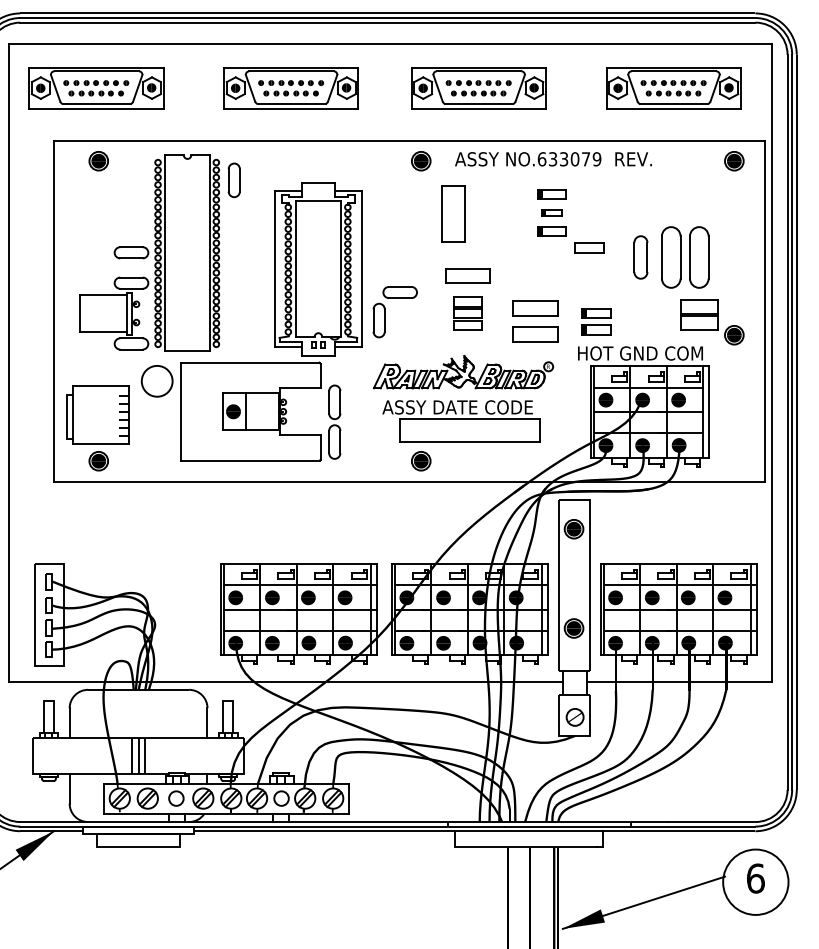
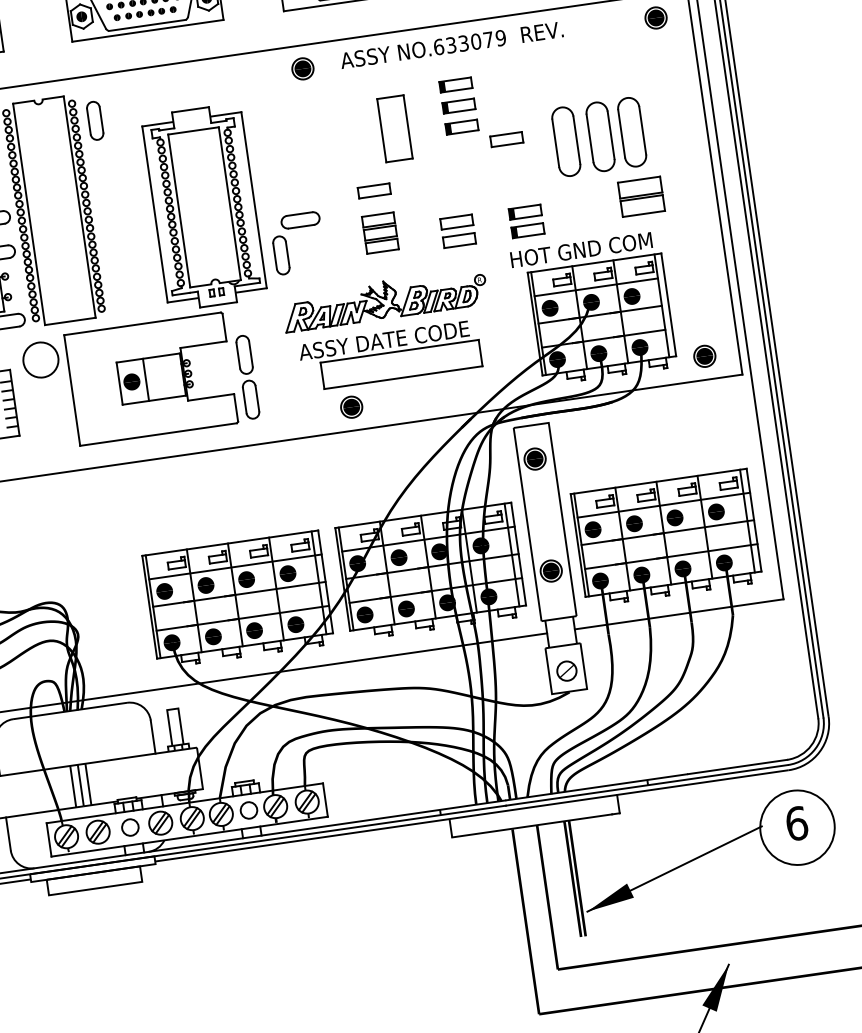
part: (551, 212) -> (458, 105), size x1.43
part: (453, 213) -> (394, 128), moved
part: (640, 257) -> (565, 141), size x1.43
part: (467, 276) -> (373, 191), size x0.62
part: (535, 321) -> (457, 231), size x0.62
part: (734, 335) -> (705, 356), moved

